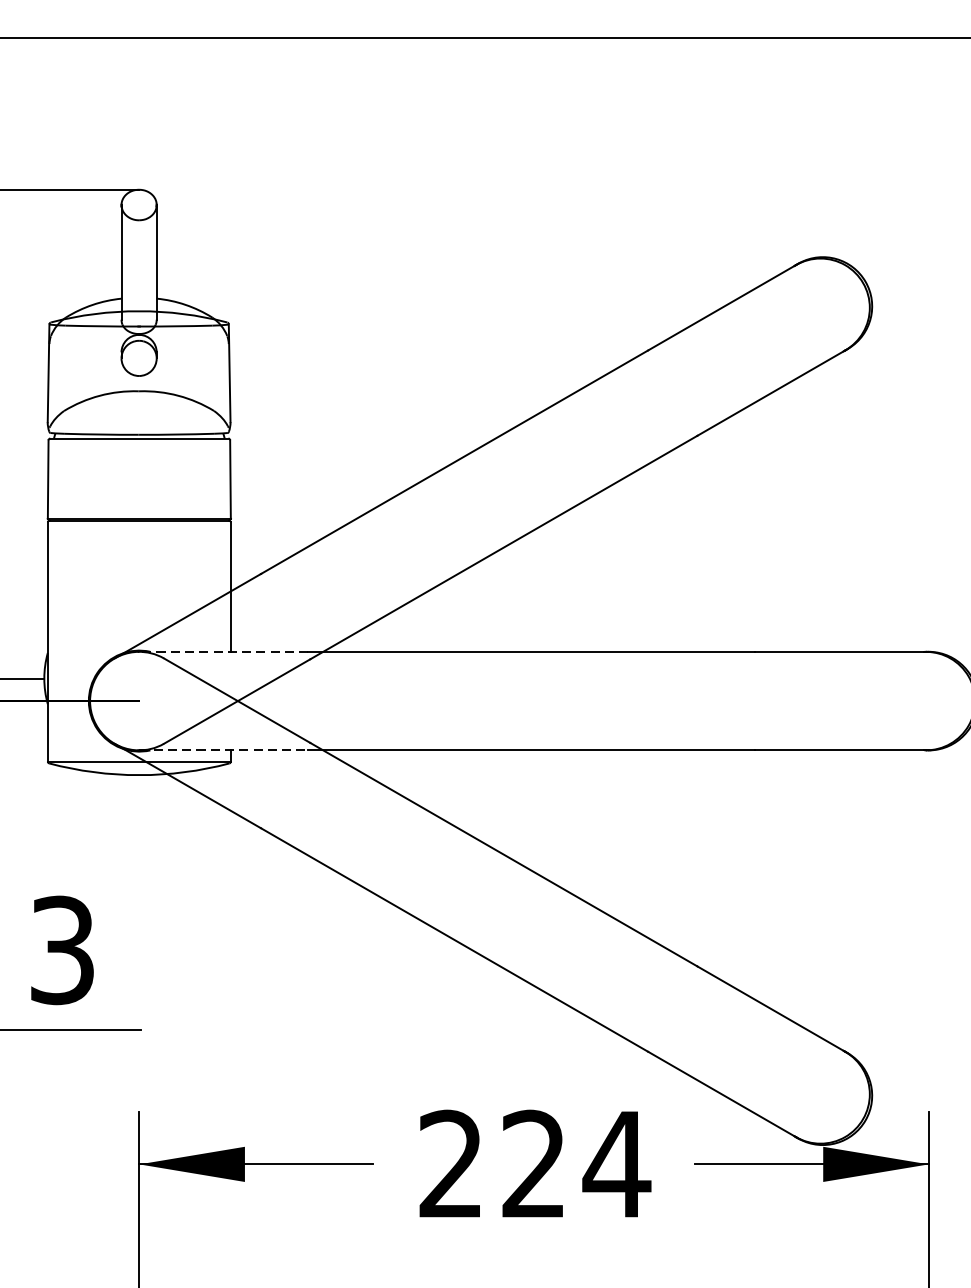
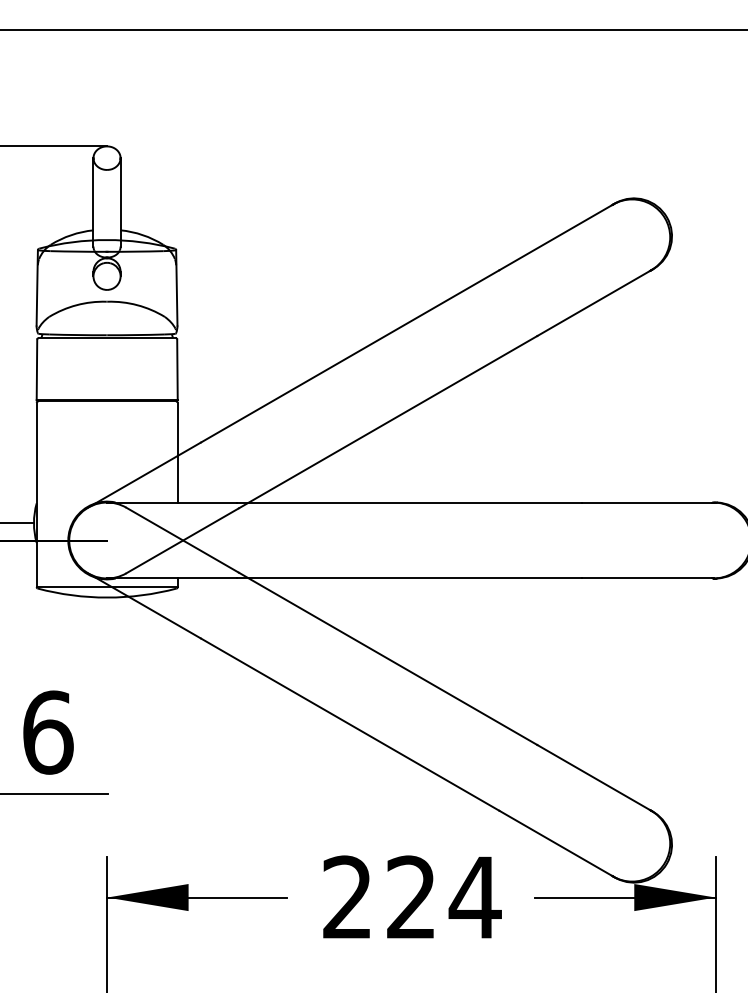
line: (222, 651) -> (171, 502), dashed -> solid
line: (224, 750) -> (172, 578), dashed -> solid
text: (63, 950) -> (48, 732), 3 -> 6

